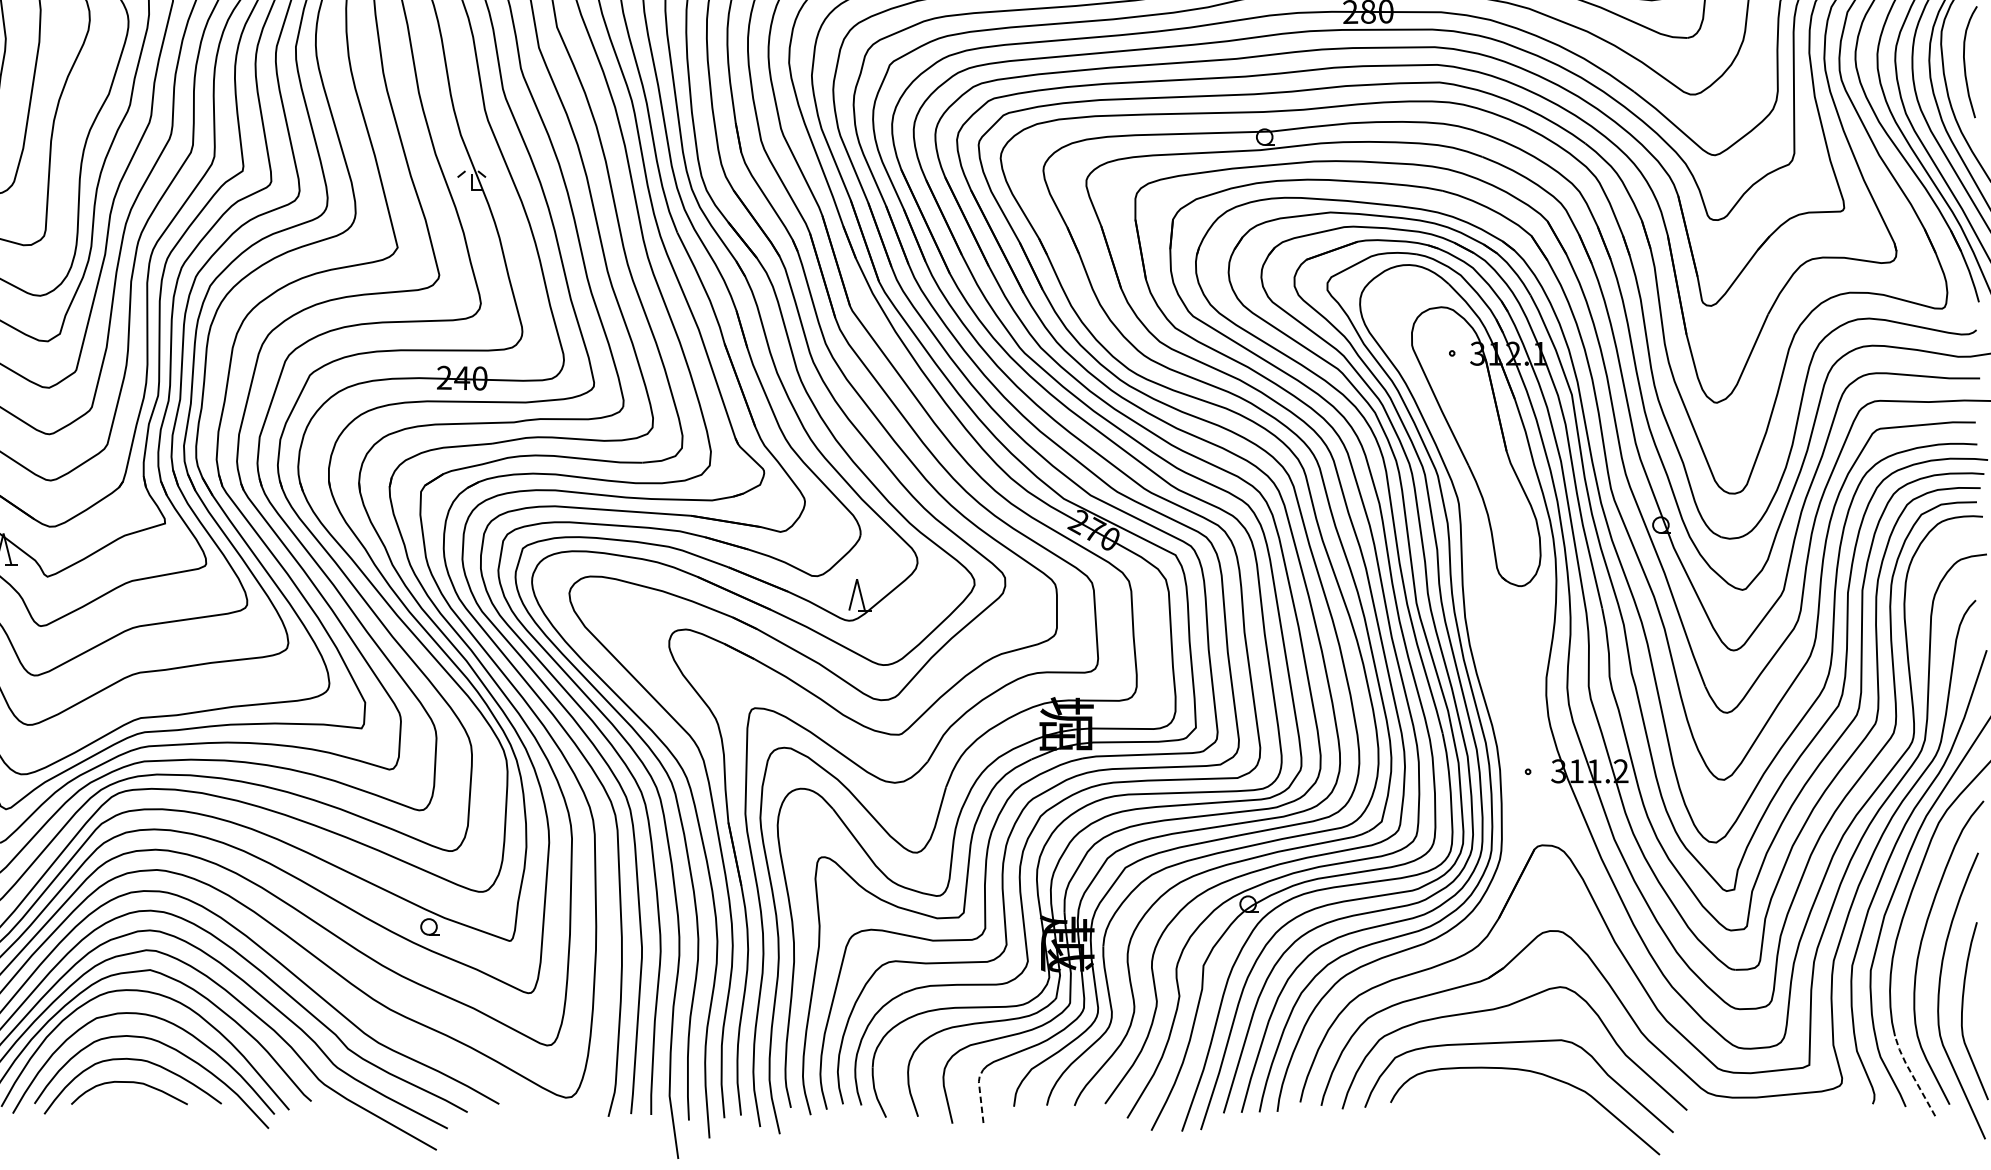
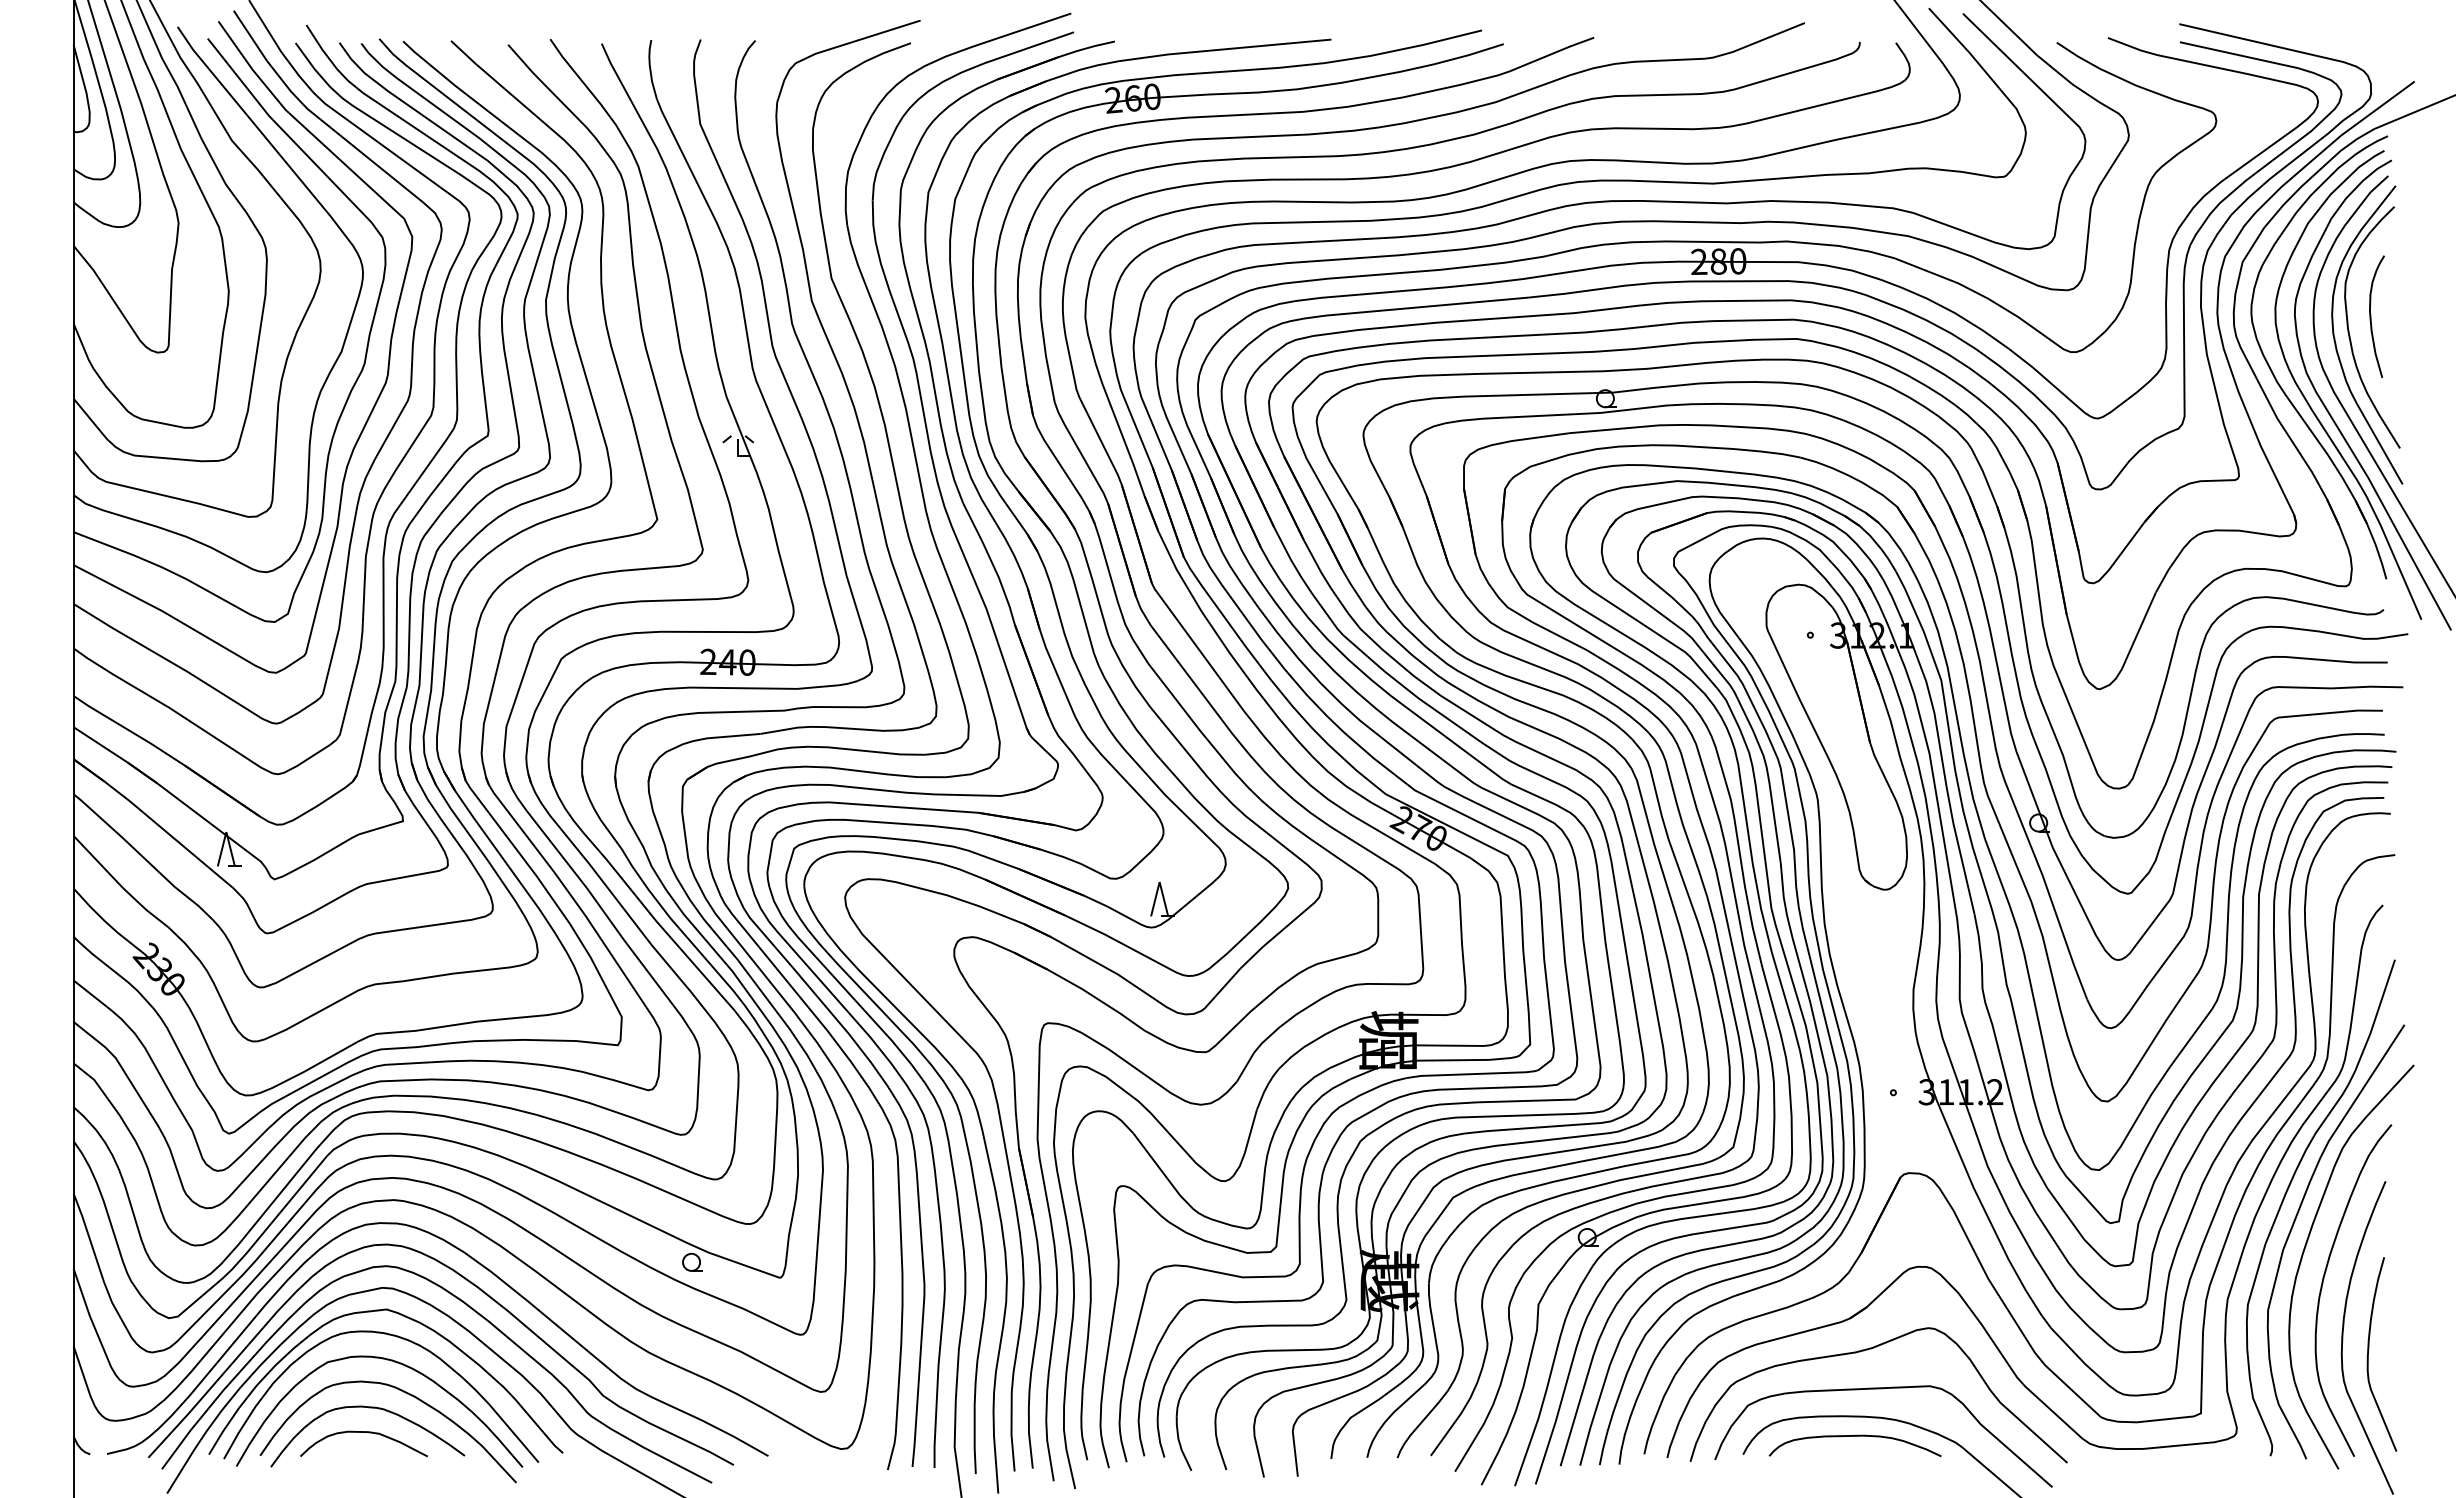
line: (1912, 1075) -> (2313, 1424), dashed -> solid
curve: (1492, 1086) -> (1854, 1436), added
line: (980, 1094) -> (1294, 1445), dashed -> solid

